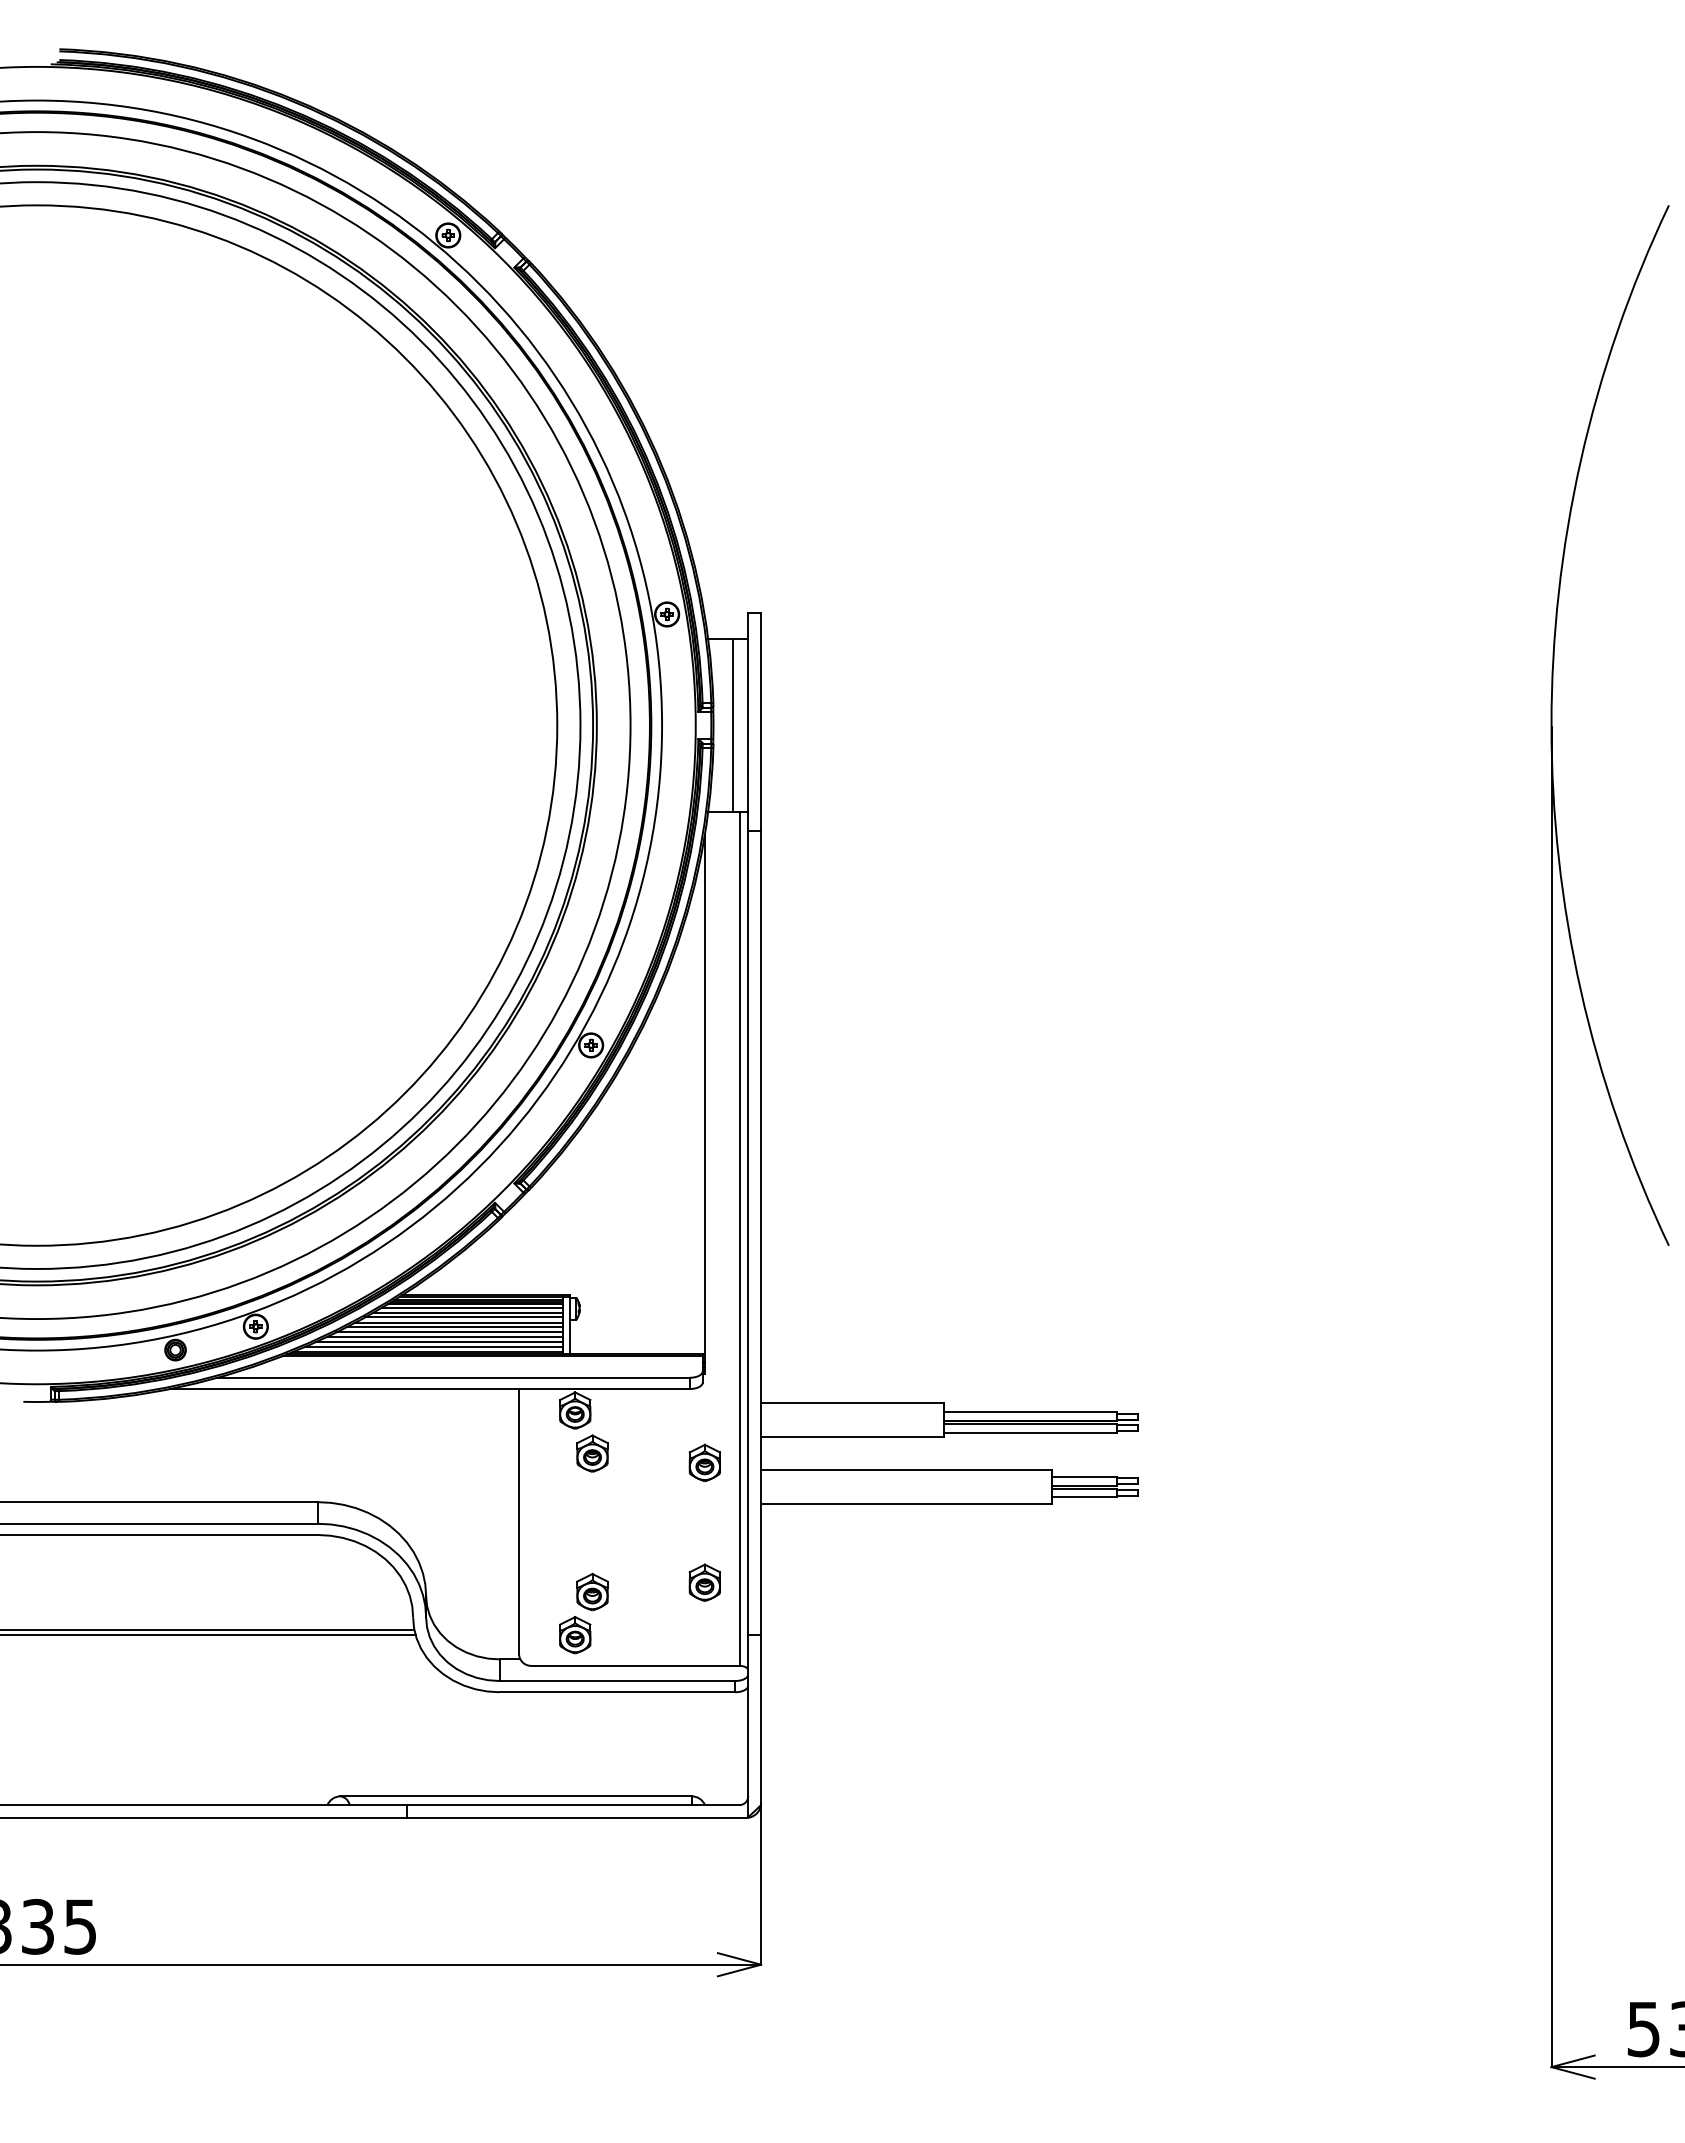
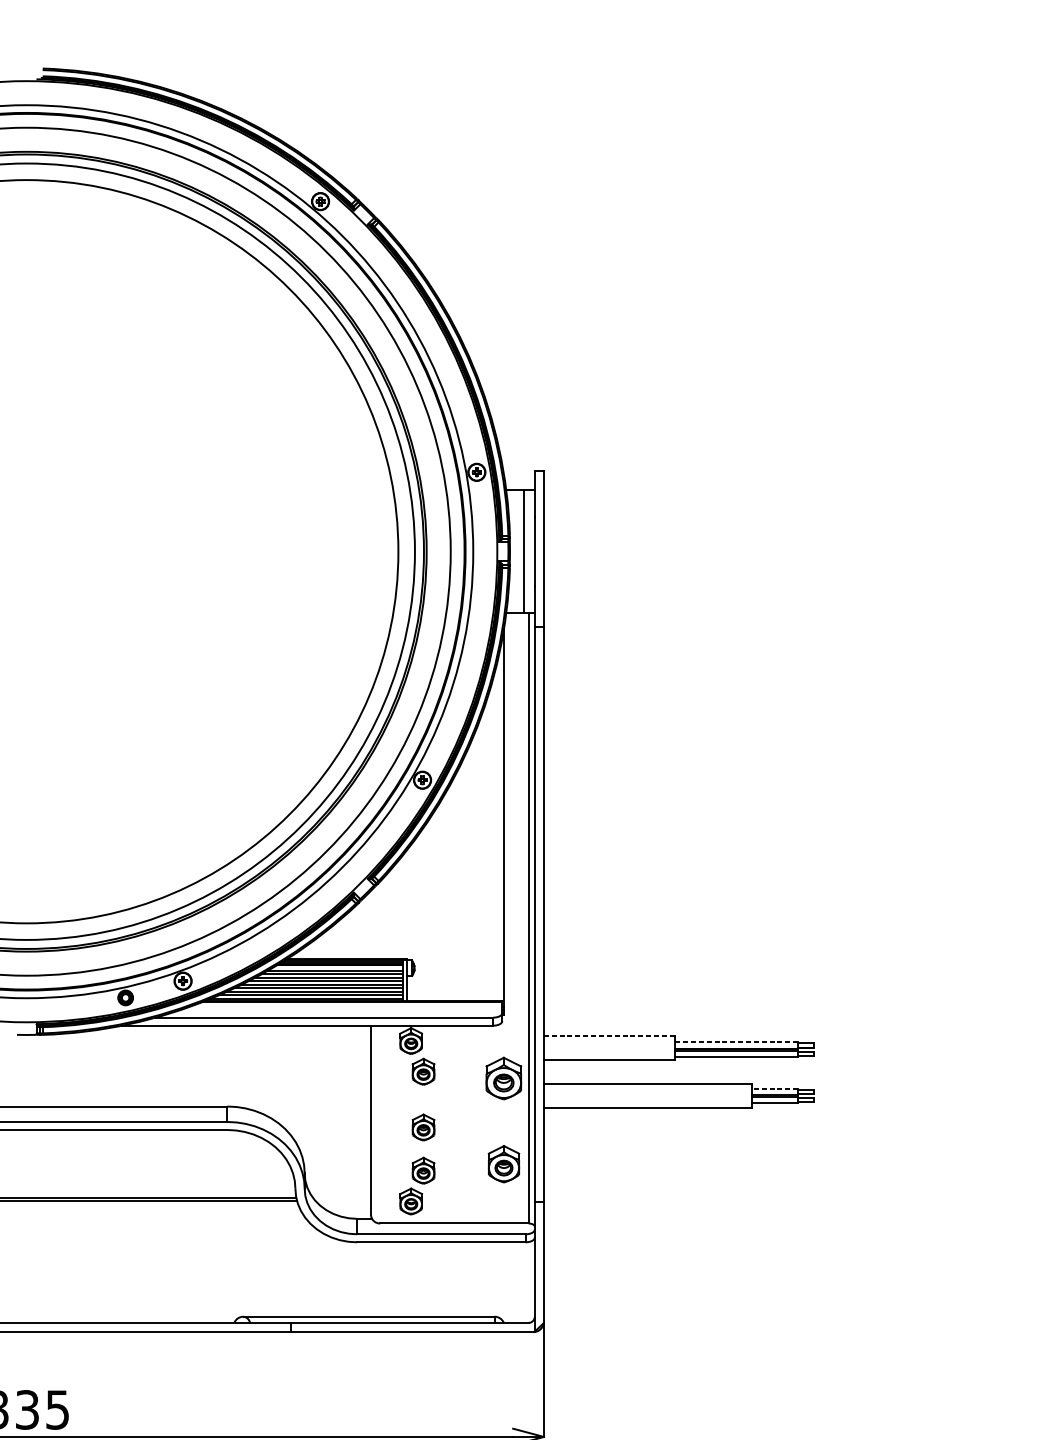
line: (472, 1307) -> (337, 967), removed
line: (852, 1403) -> (609, 1036), solid -> dashed
line: (1029, 1412) -> (735, 1042), solid -> dashed
part: (704, 1462) -> (503, 1078), size x1.6
line: (1083, 1477) -> (774, 1088), solid -> dashed
part: (592, 1531) -> (423, 1127), added
part: (704, 1582) -> (503, 1163), size x1.4

